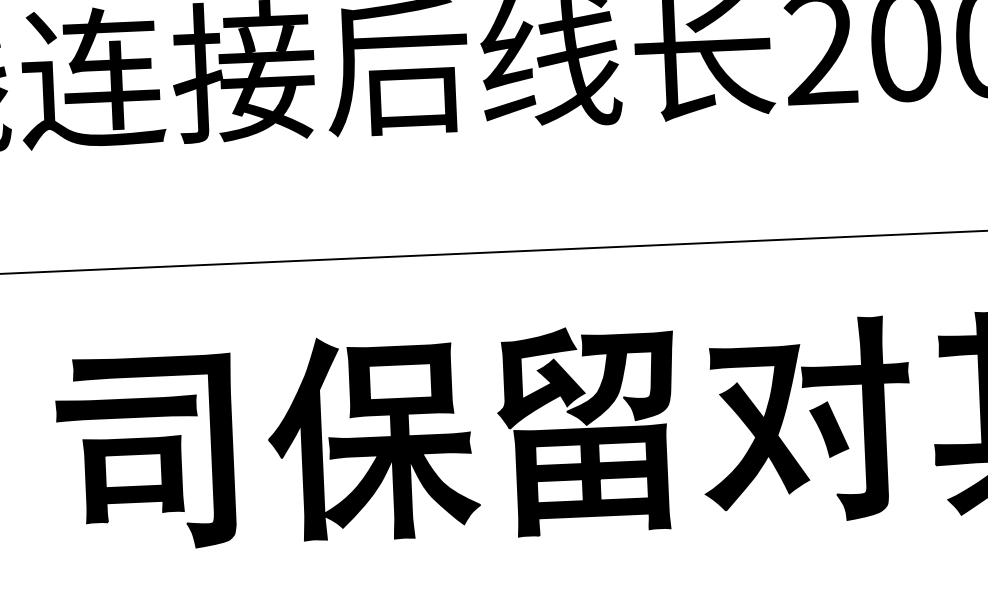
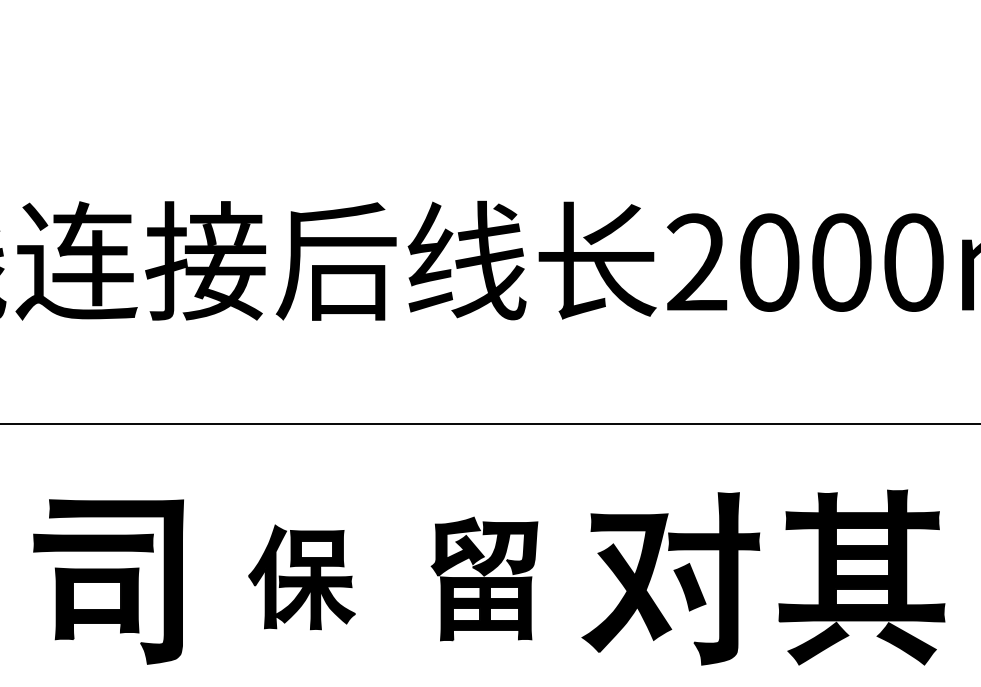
part: (587, 429) -> (484, 578), size x0.7
part: (372, 438) -> (301, 577), size x0.6

